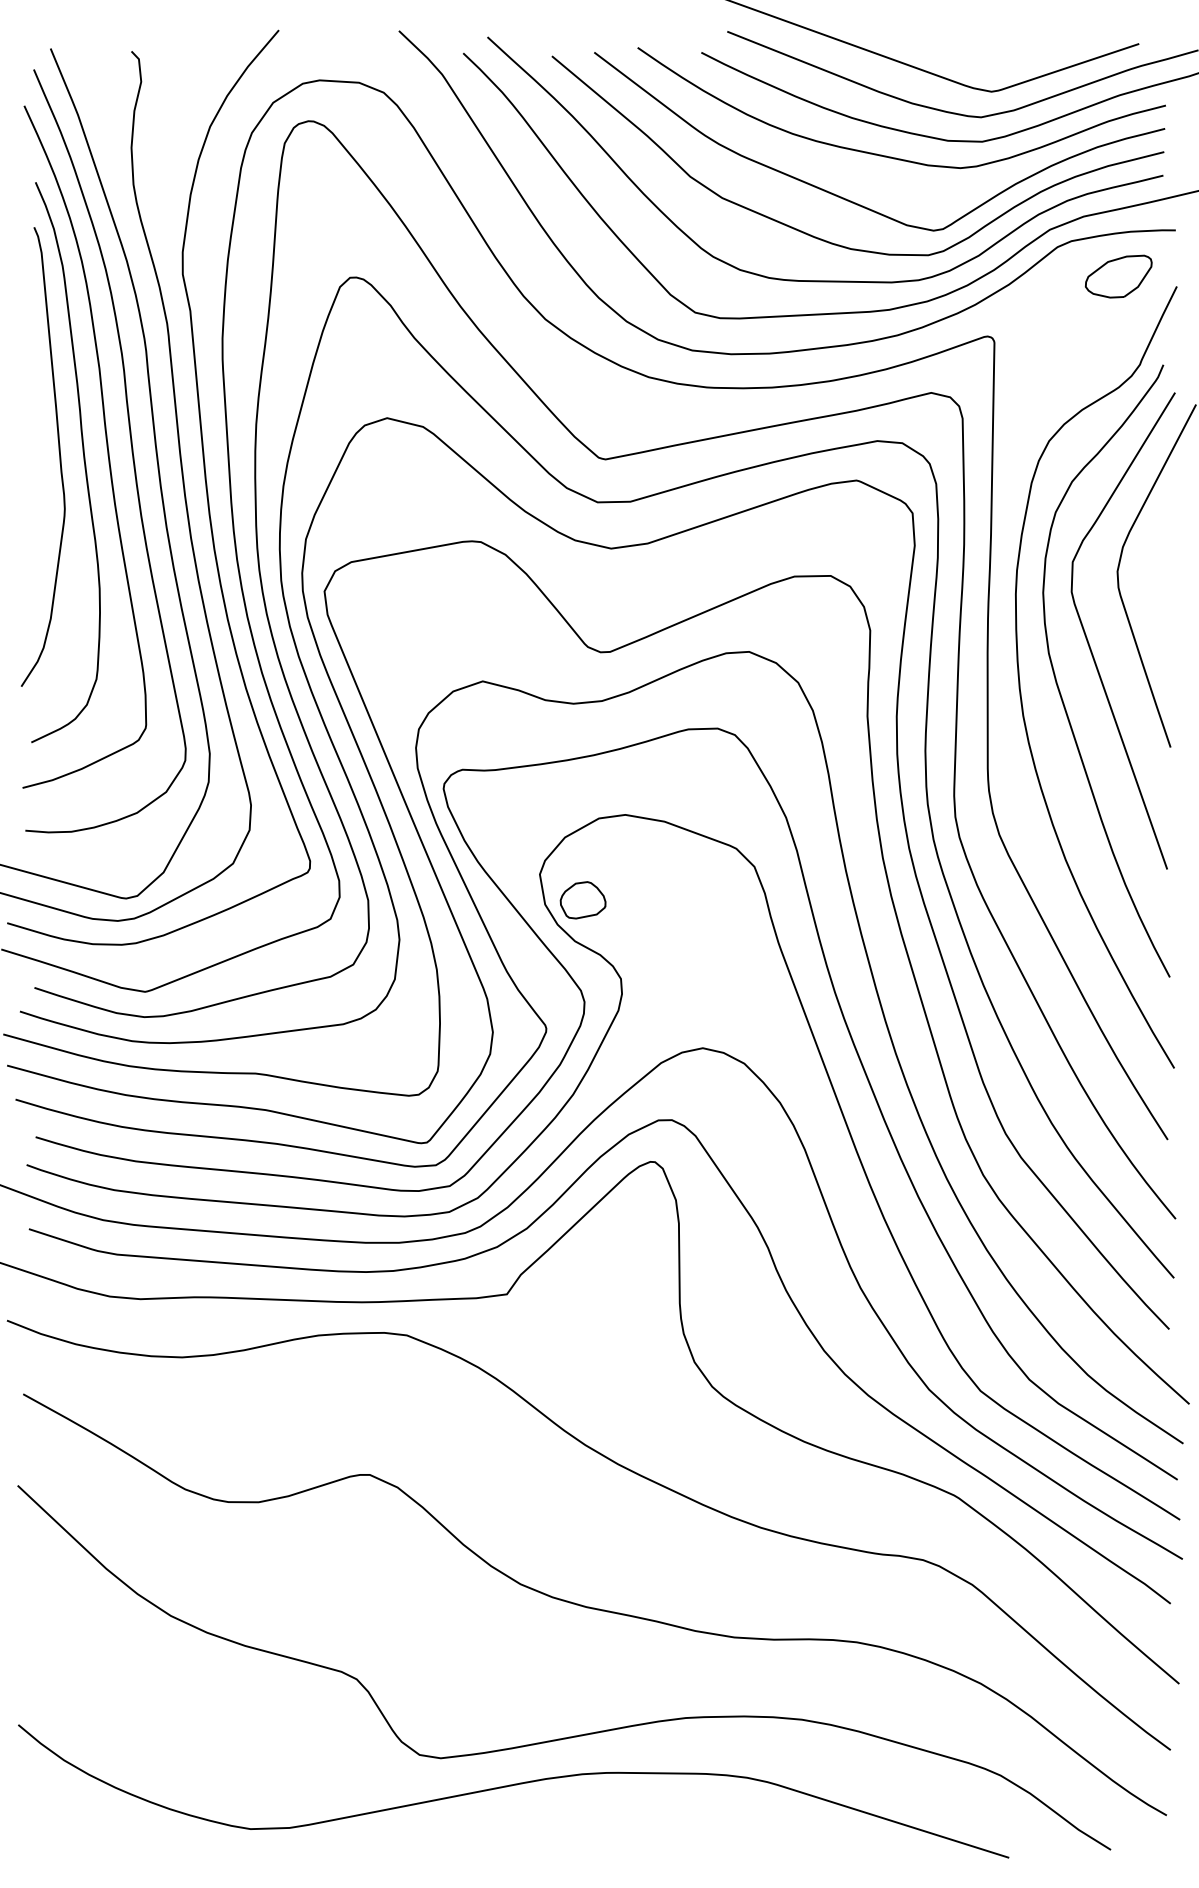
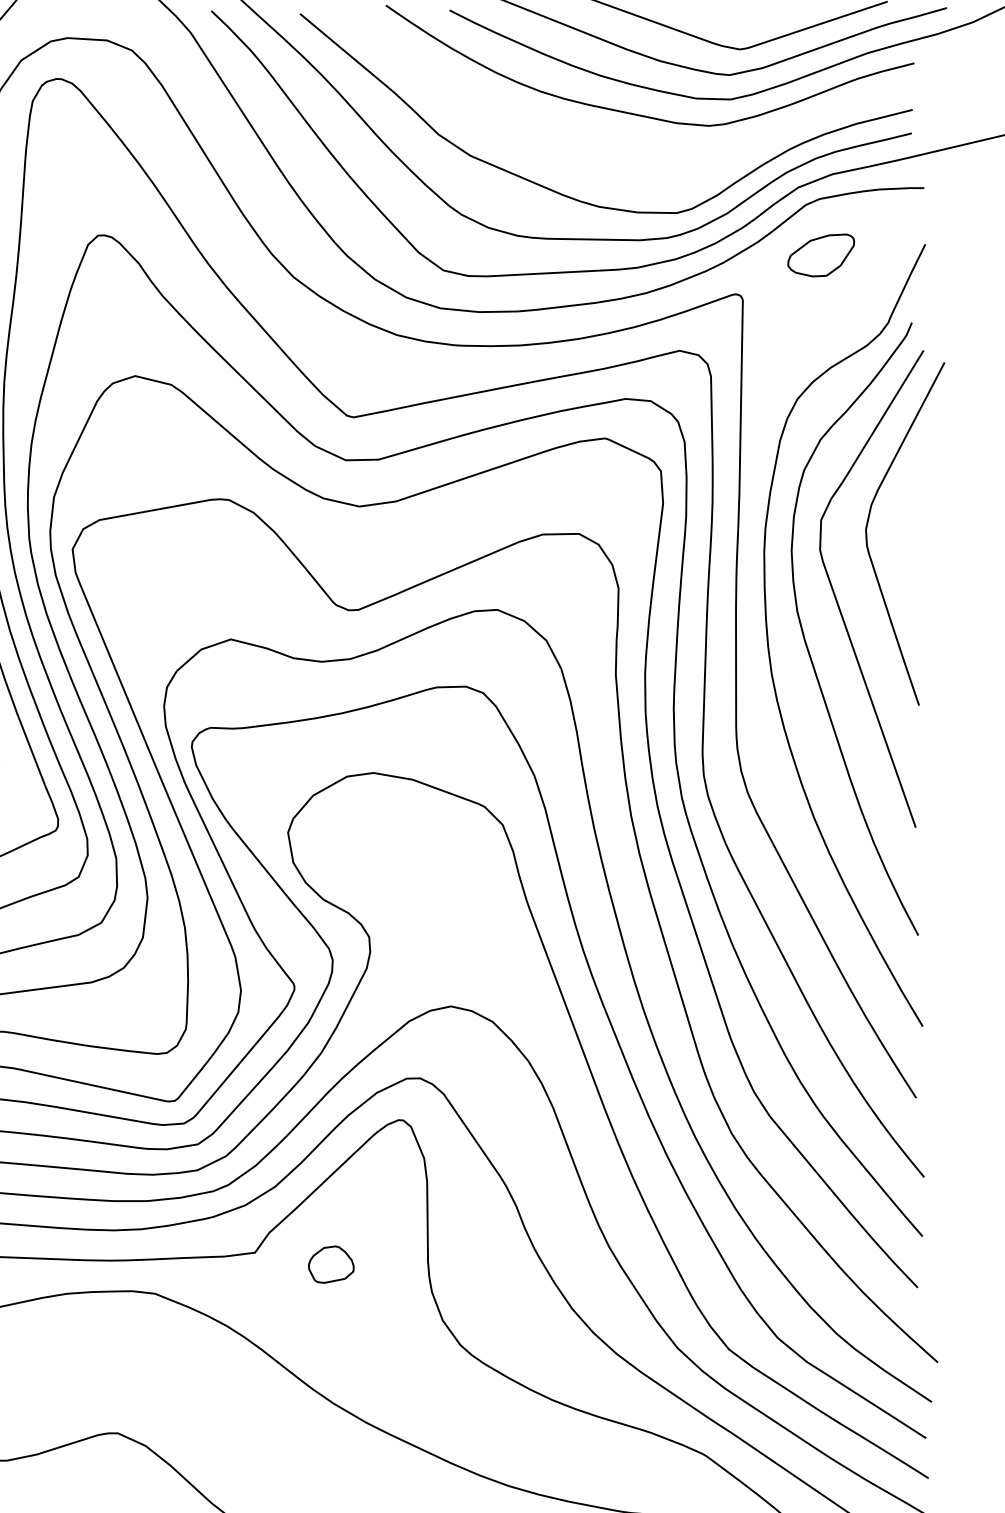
curve: (853, 201) -> (601, 159), removed
part: (1118, 276) -> (820, 255), moved
part: (582, 900) -> (330, 1264), moved

